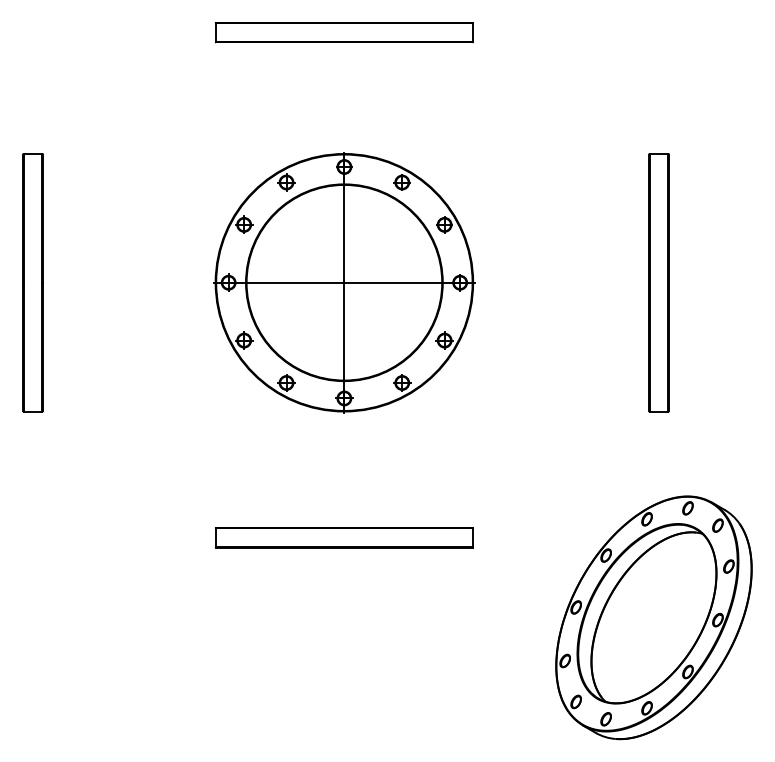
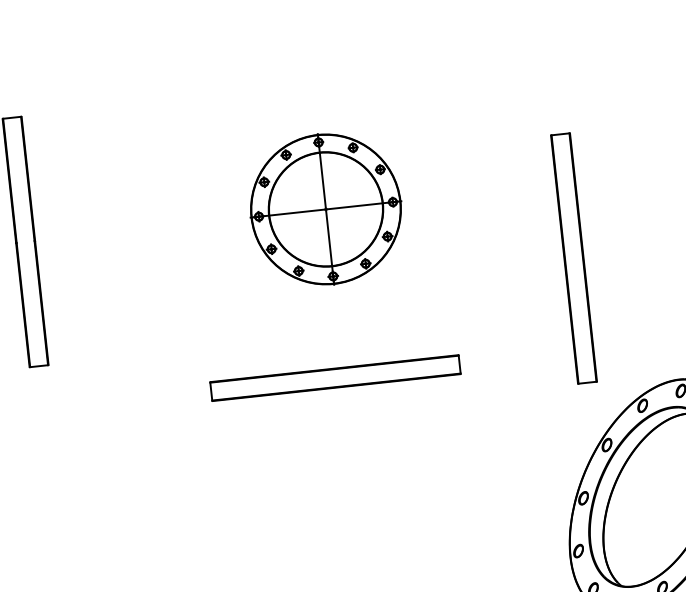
part: (344, 282) -> (326, 209), size x0.6
part: (658, 282) -> (573, 258), moved
part: (343, 537) -> (334, 378), moved

